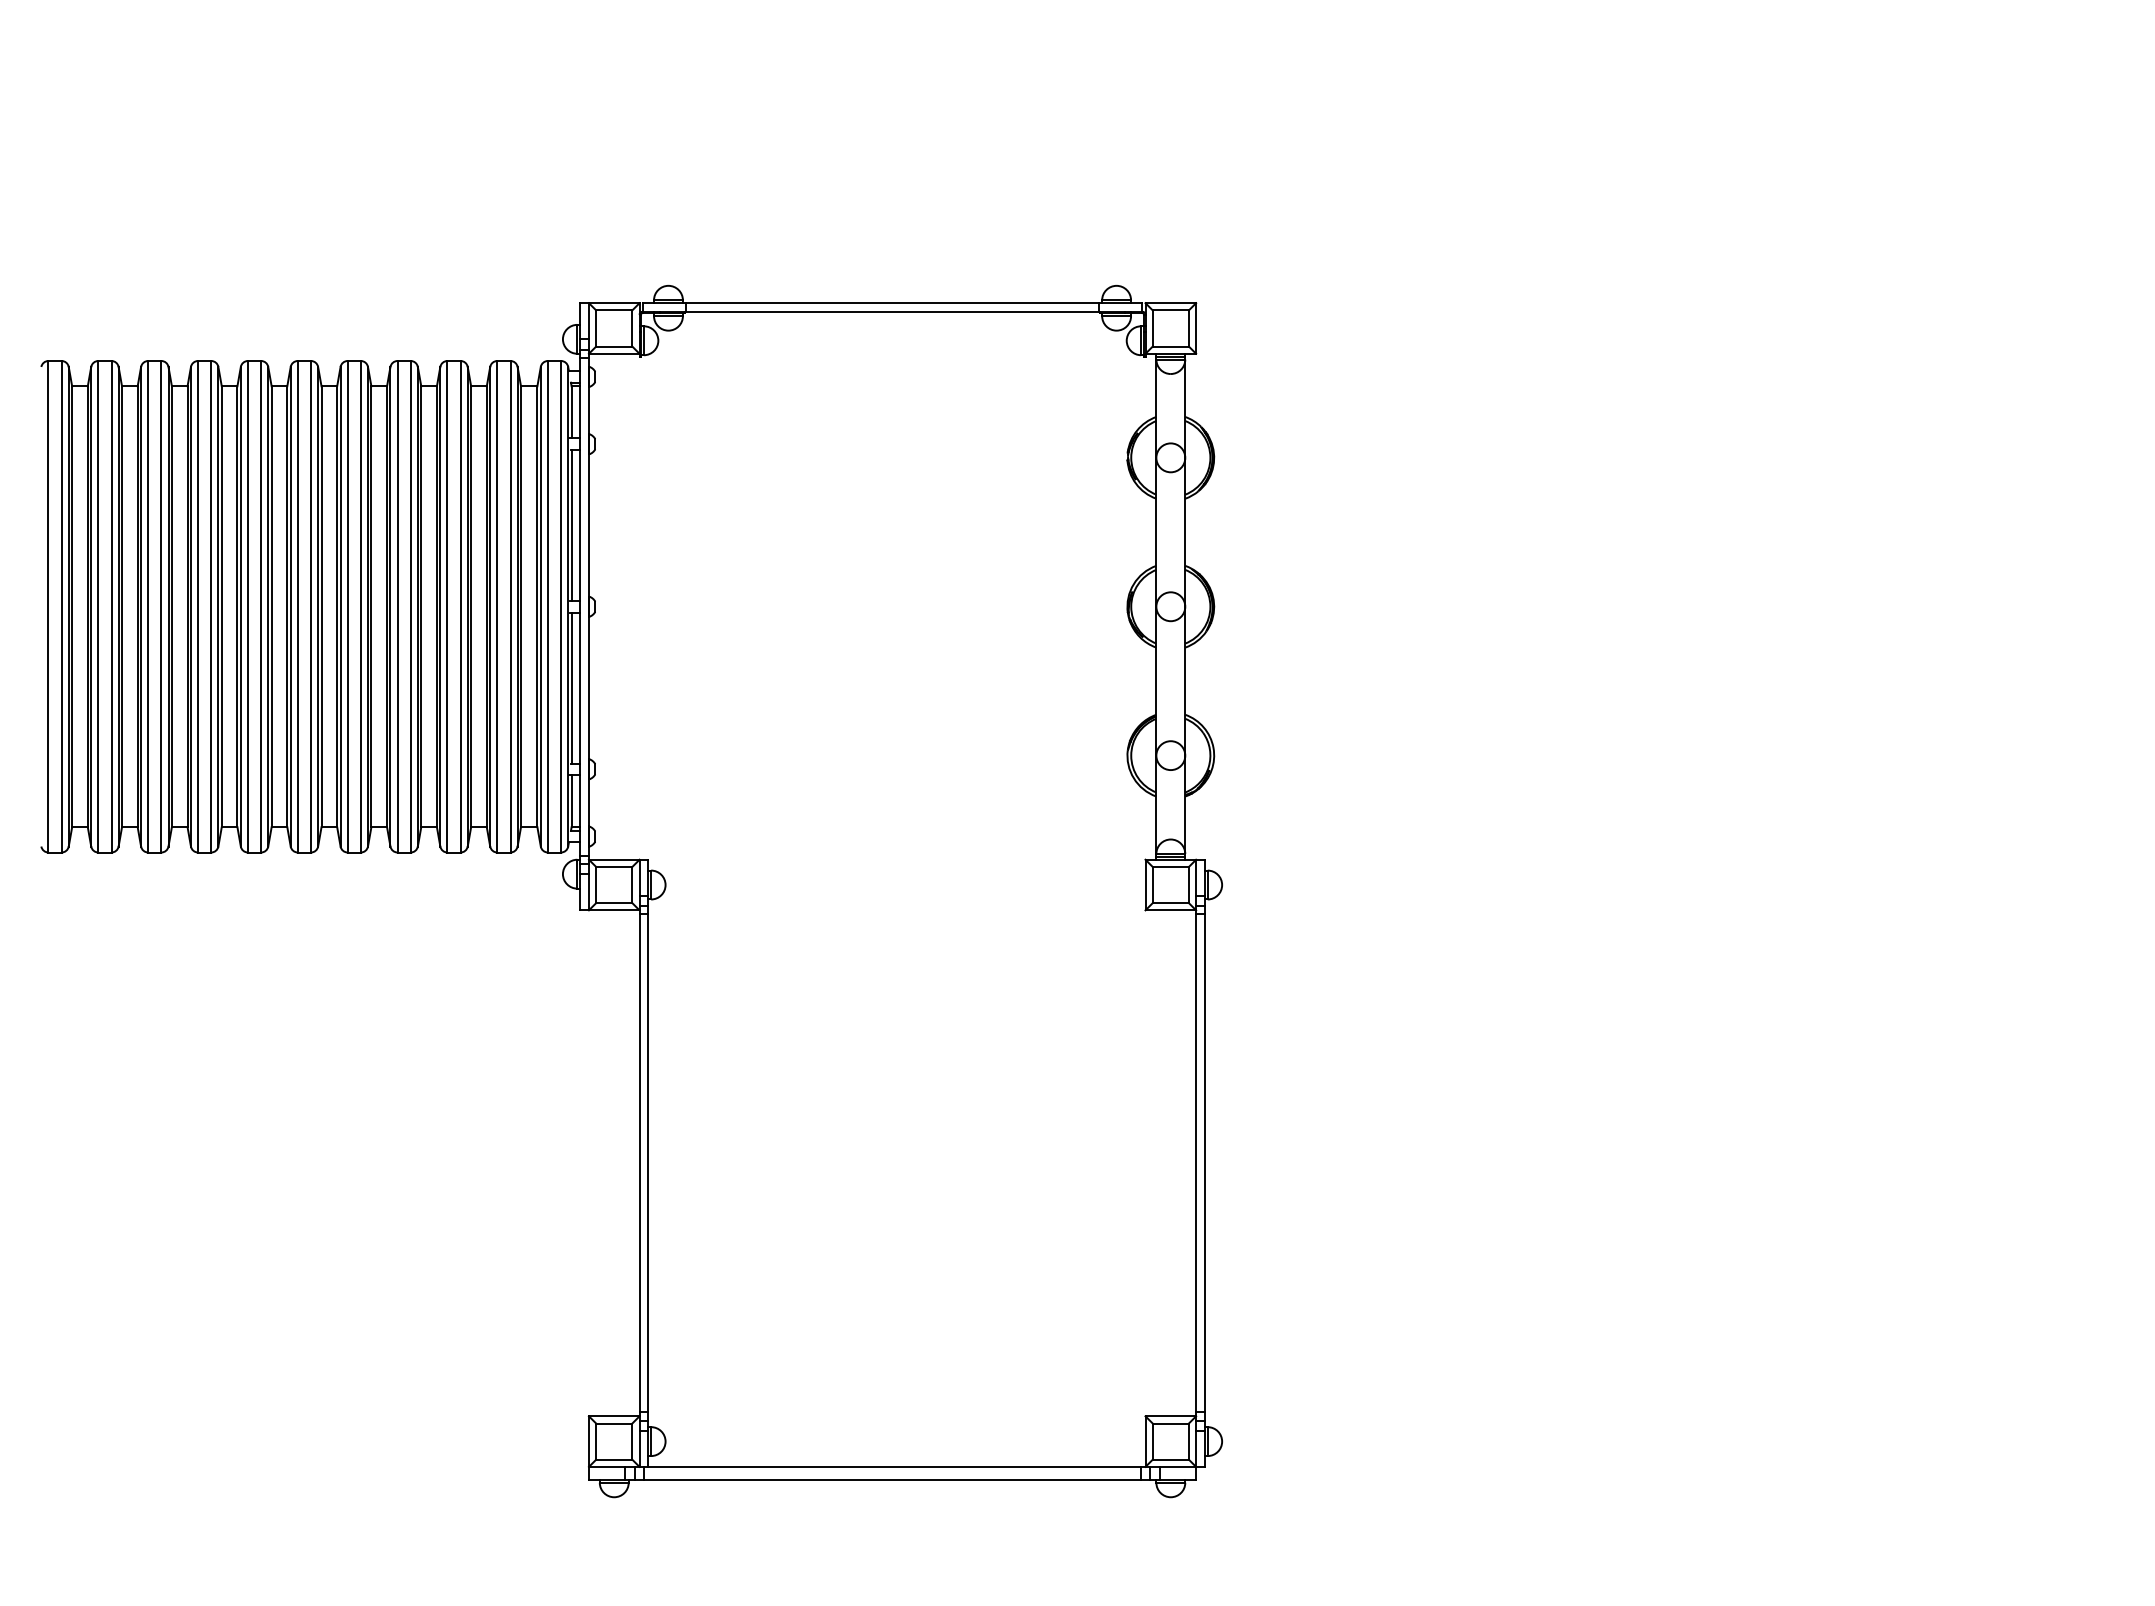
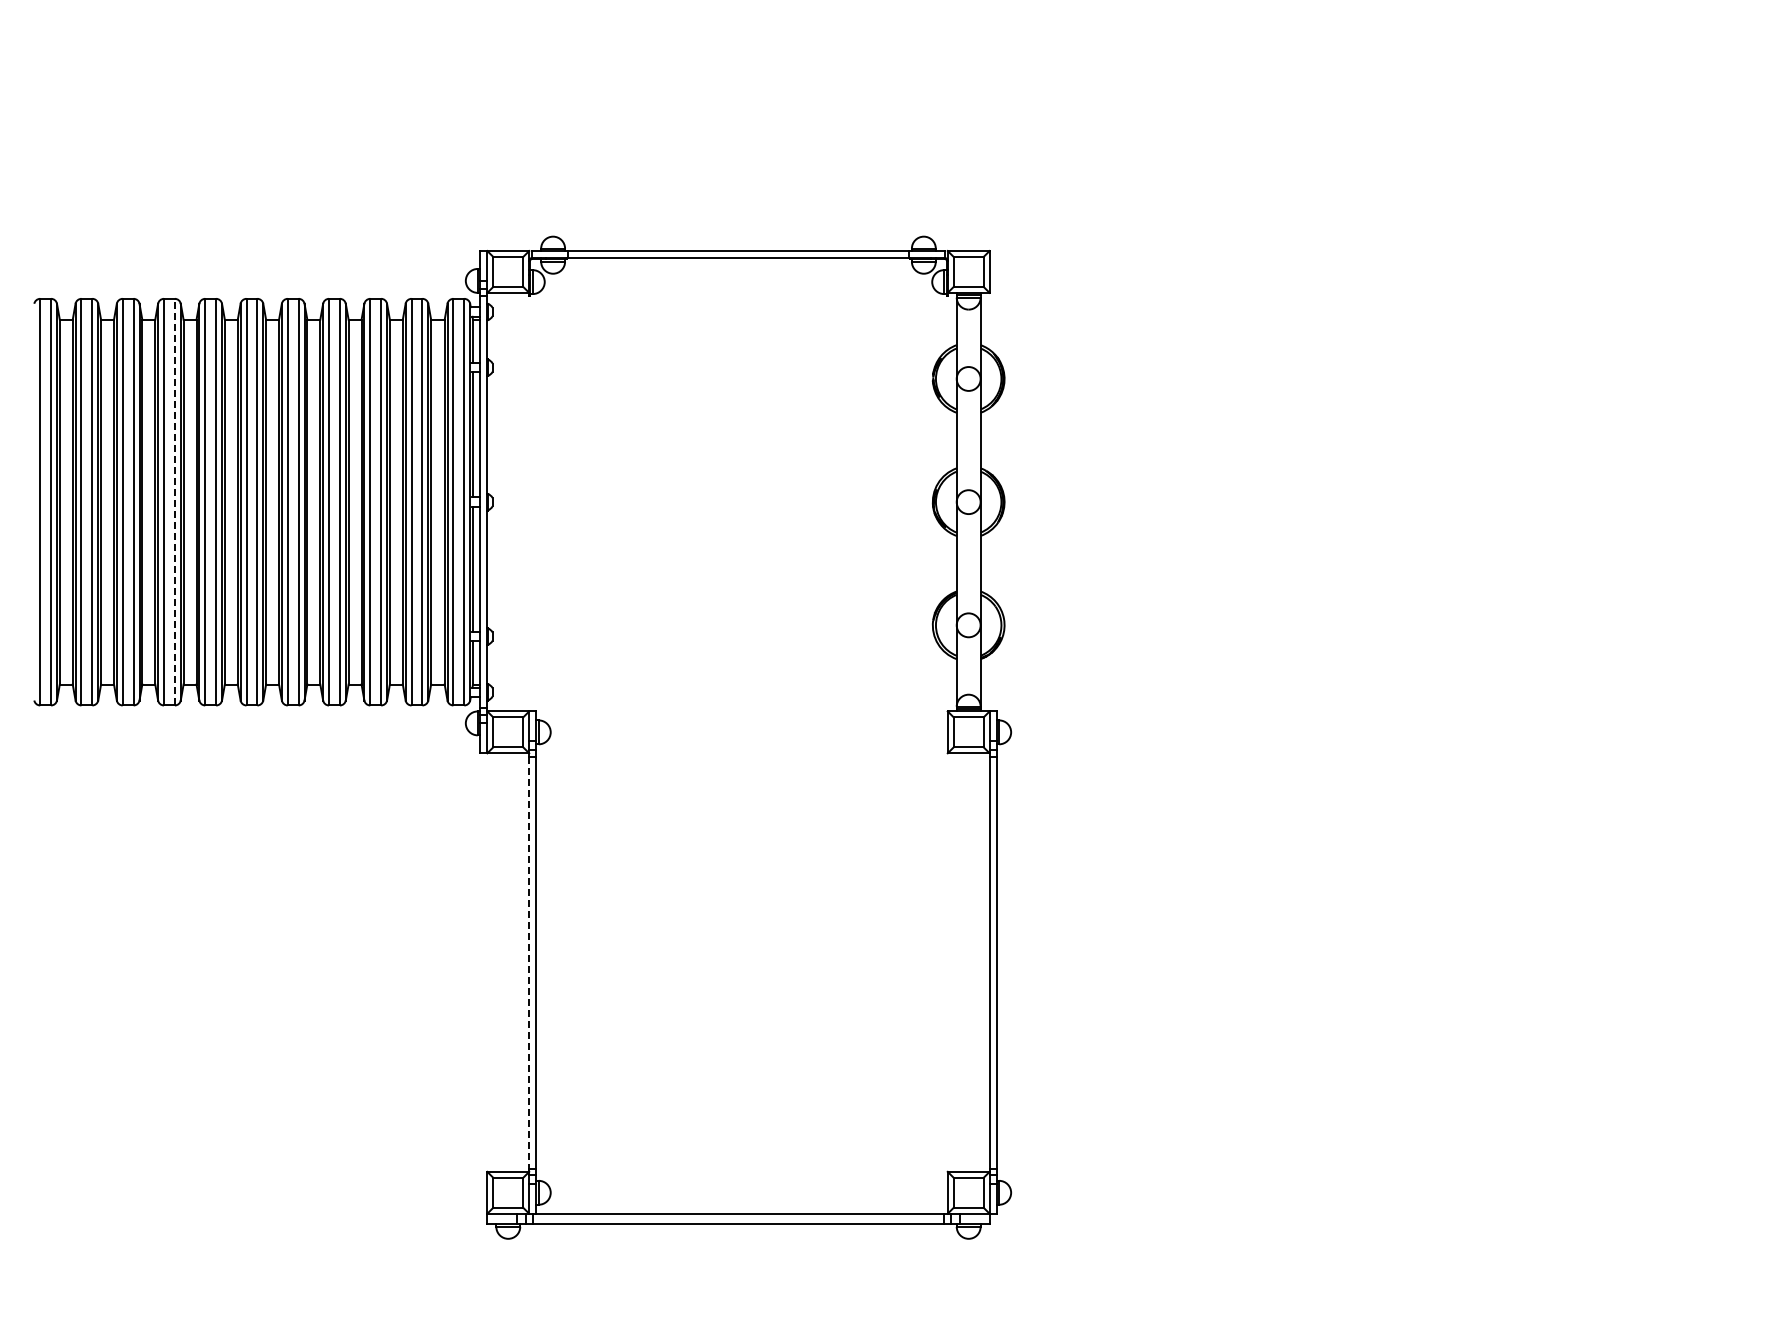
line: (210, 605) -> (174, 501), solid -> dashed
line: (639, 1163) -> (529, 962), solid -> dashed

